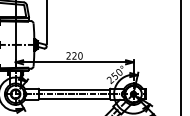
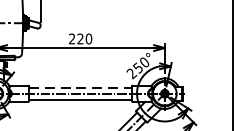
line: (74, 89) -> (80, 86), solid -> dashed

